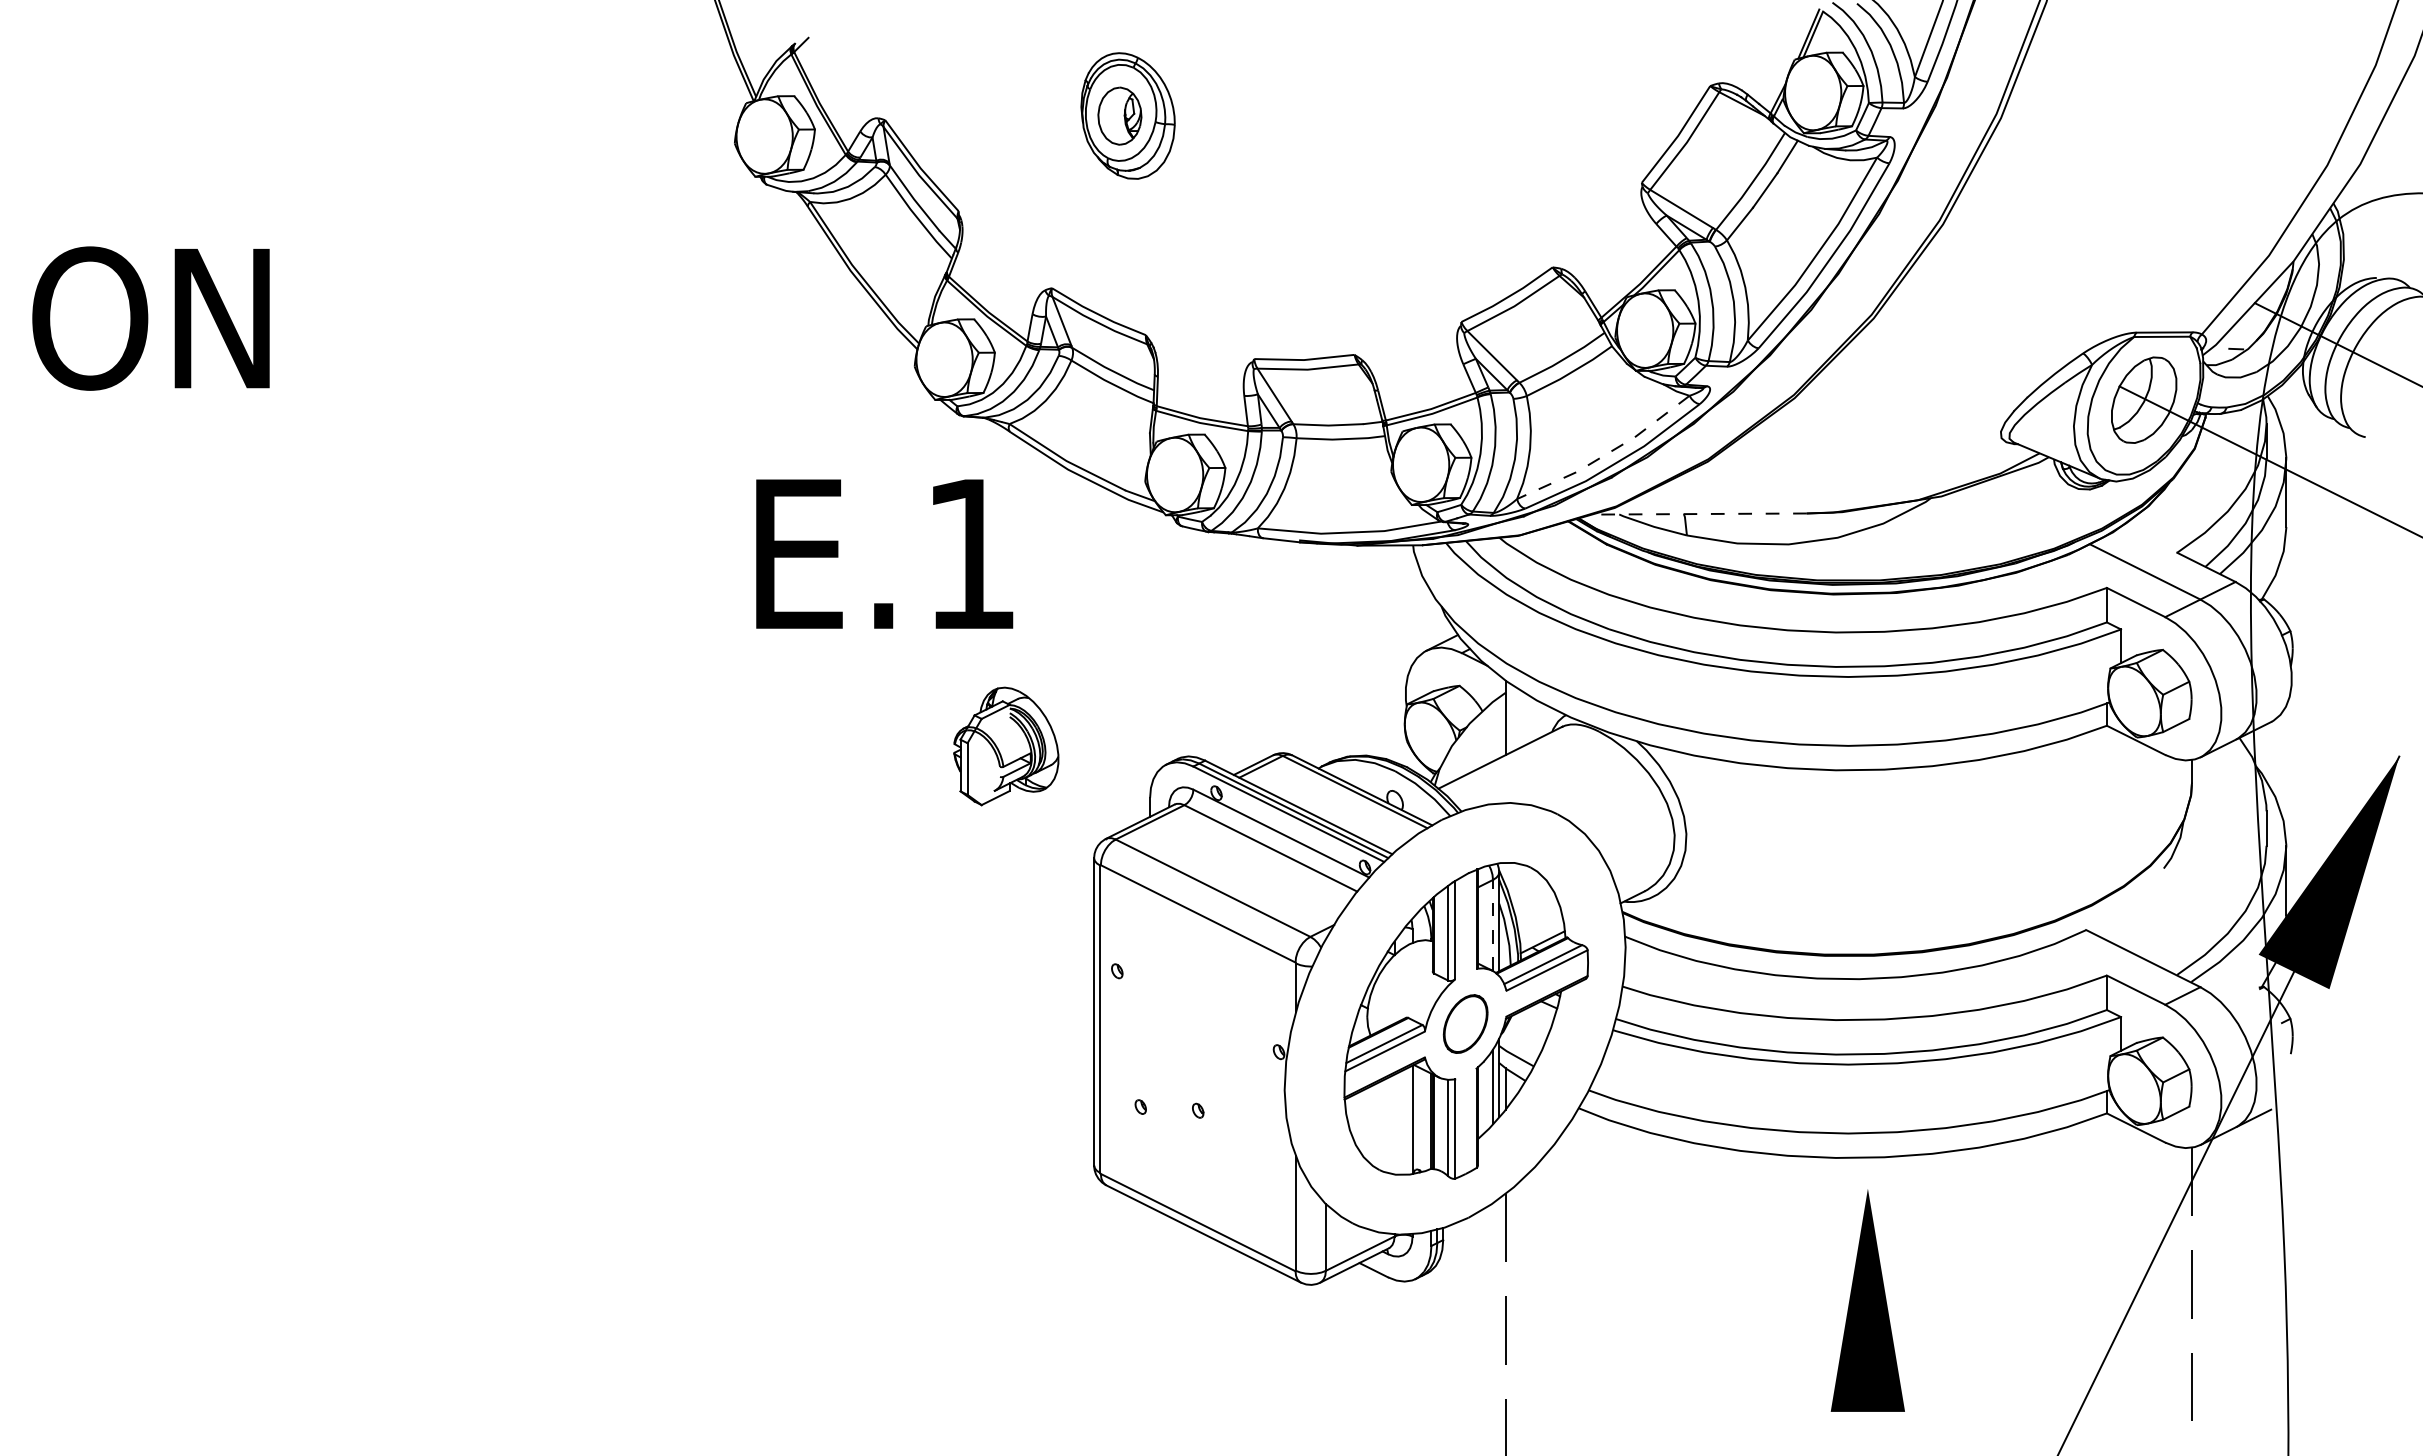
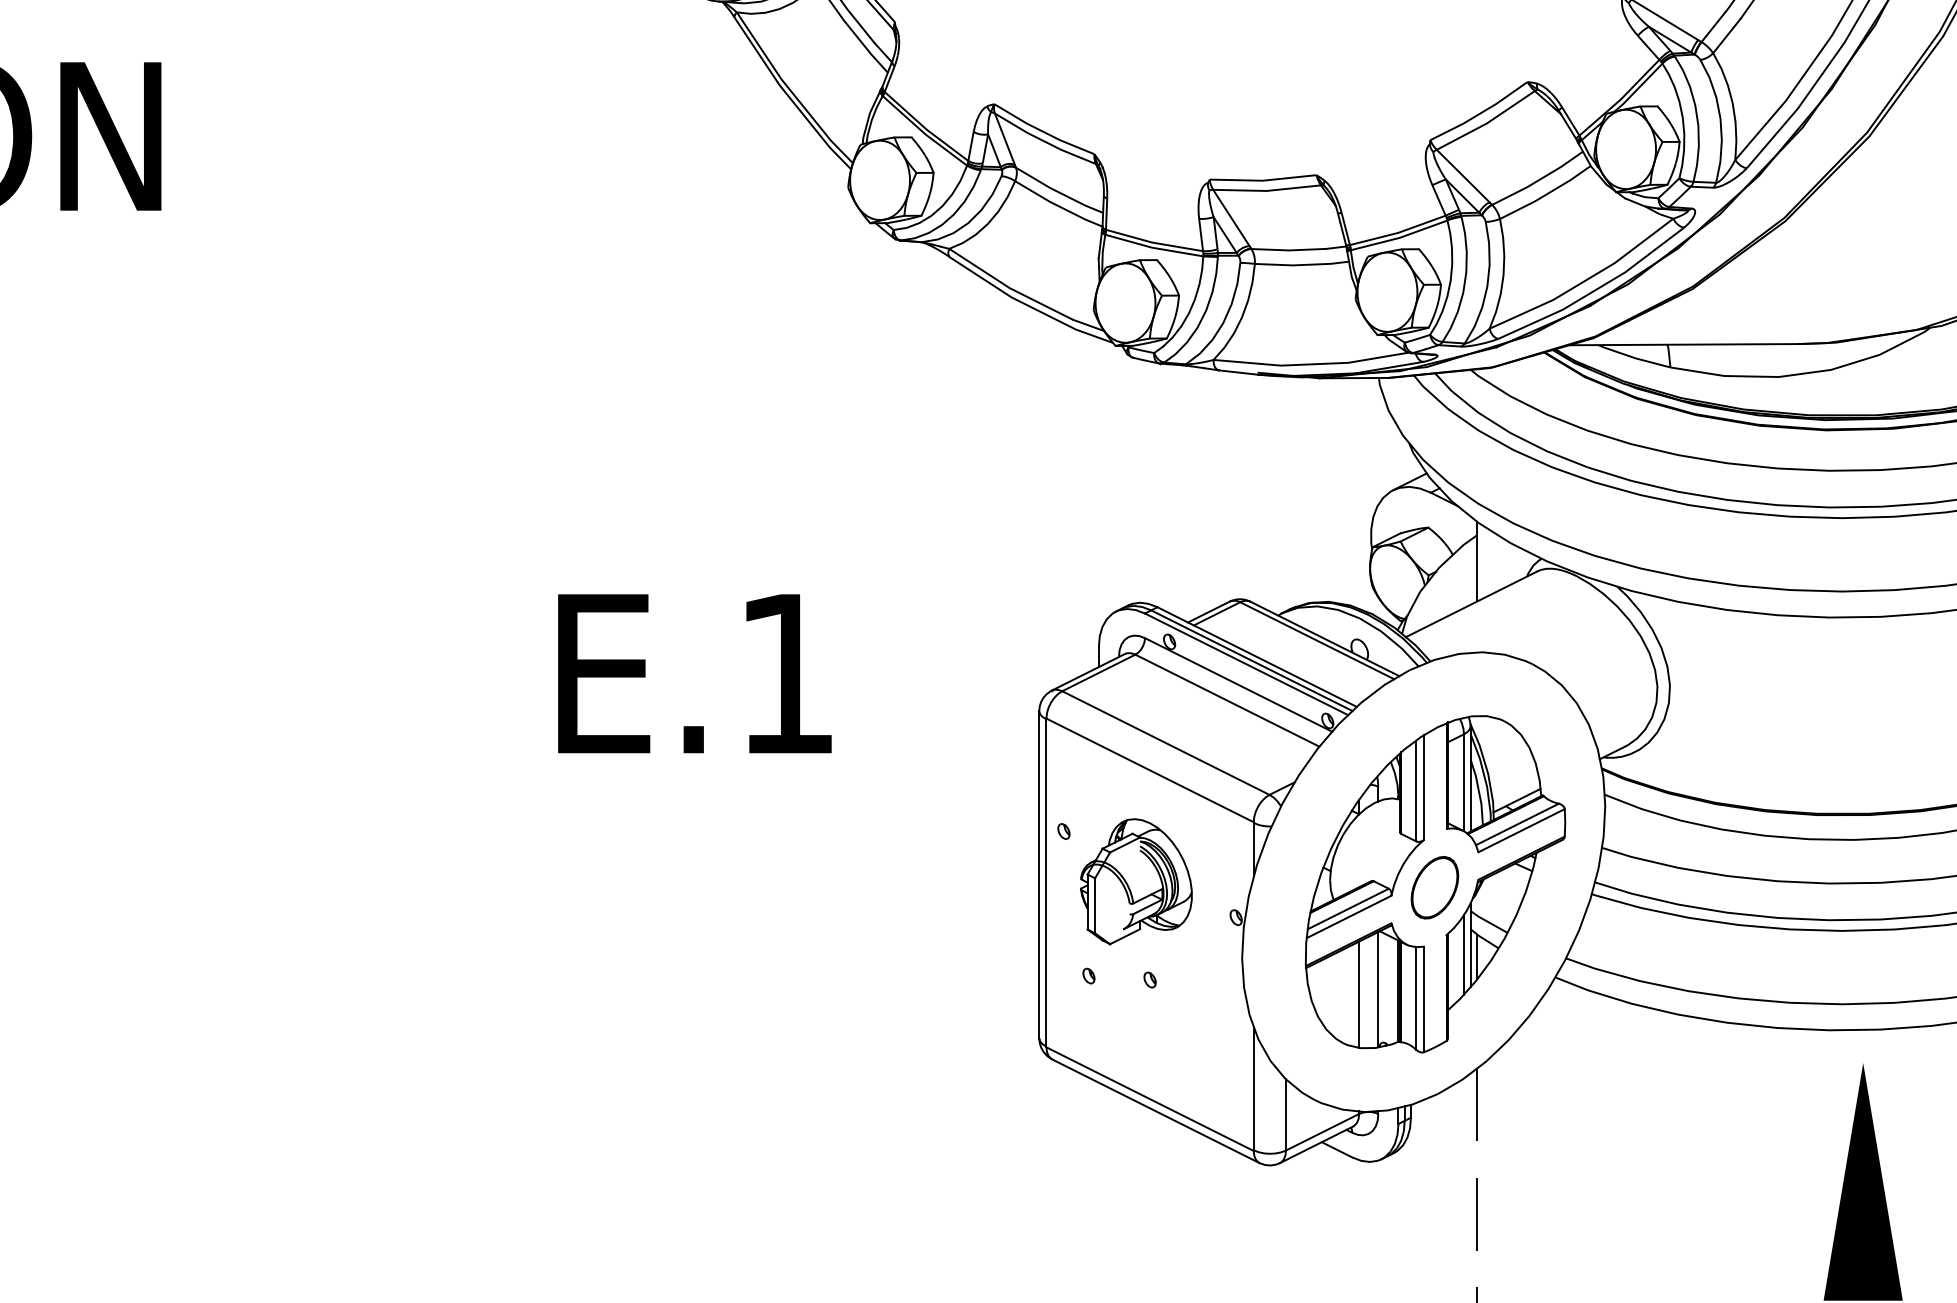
line: (1606, 454) -> (1584, 281), dashed -> solid
line: (1698, 514) -> (1682, 345), dashed -> solid
text: (884, 553) -> (694, 673), moved
part: (1006, 746) -> (1136, 881), moved
line: (1493, 925) -> (1464, 782), dashed -> solid
line: (1394, 1124) -> (1359, 994), added

